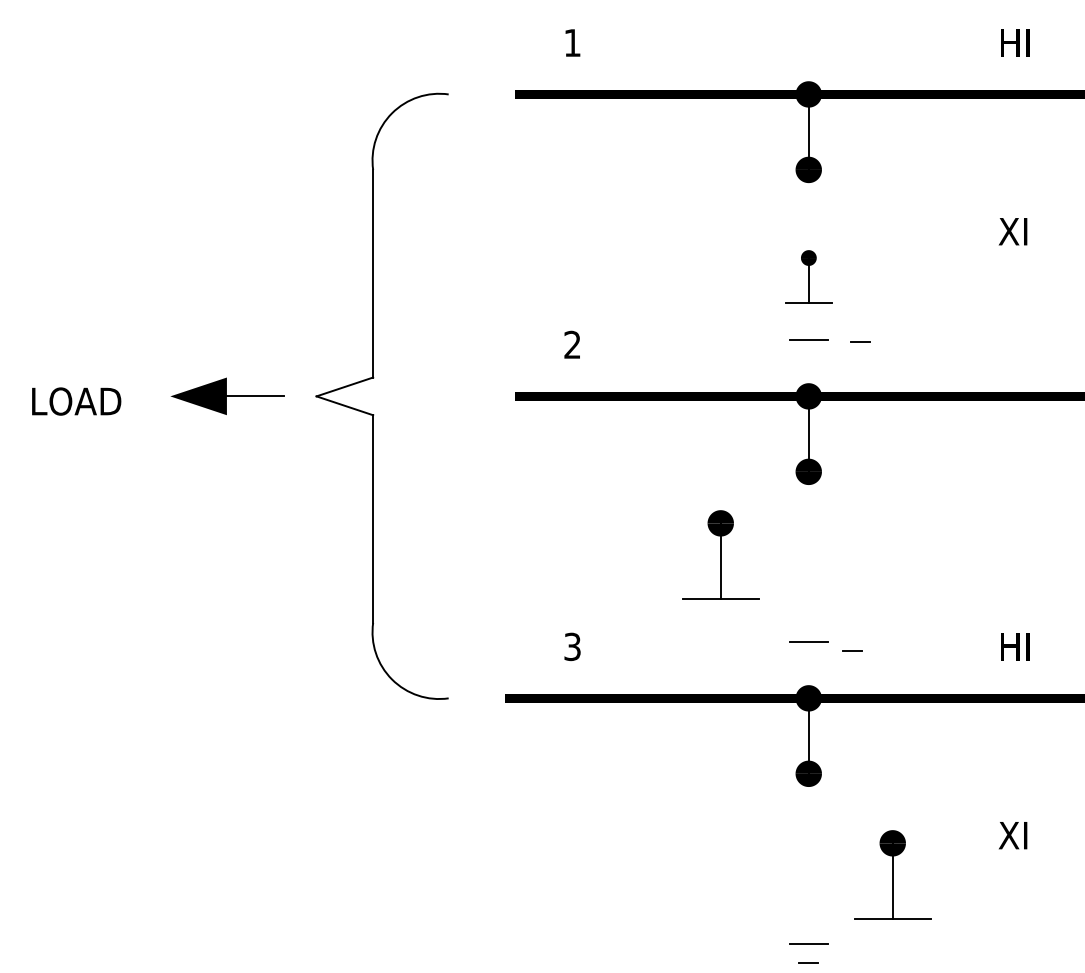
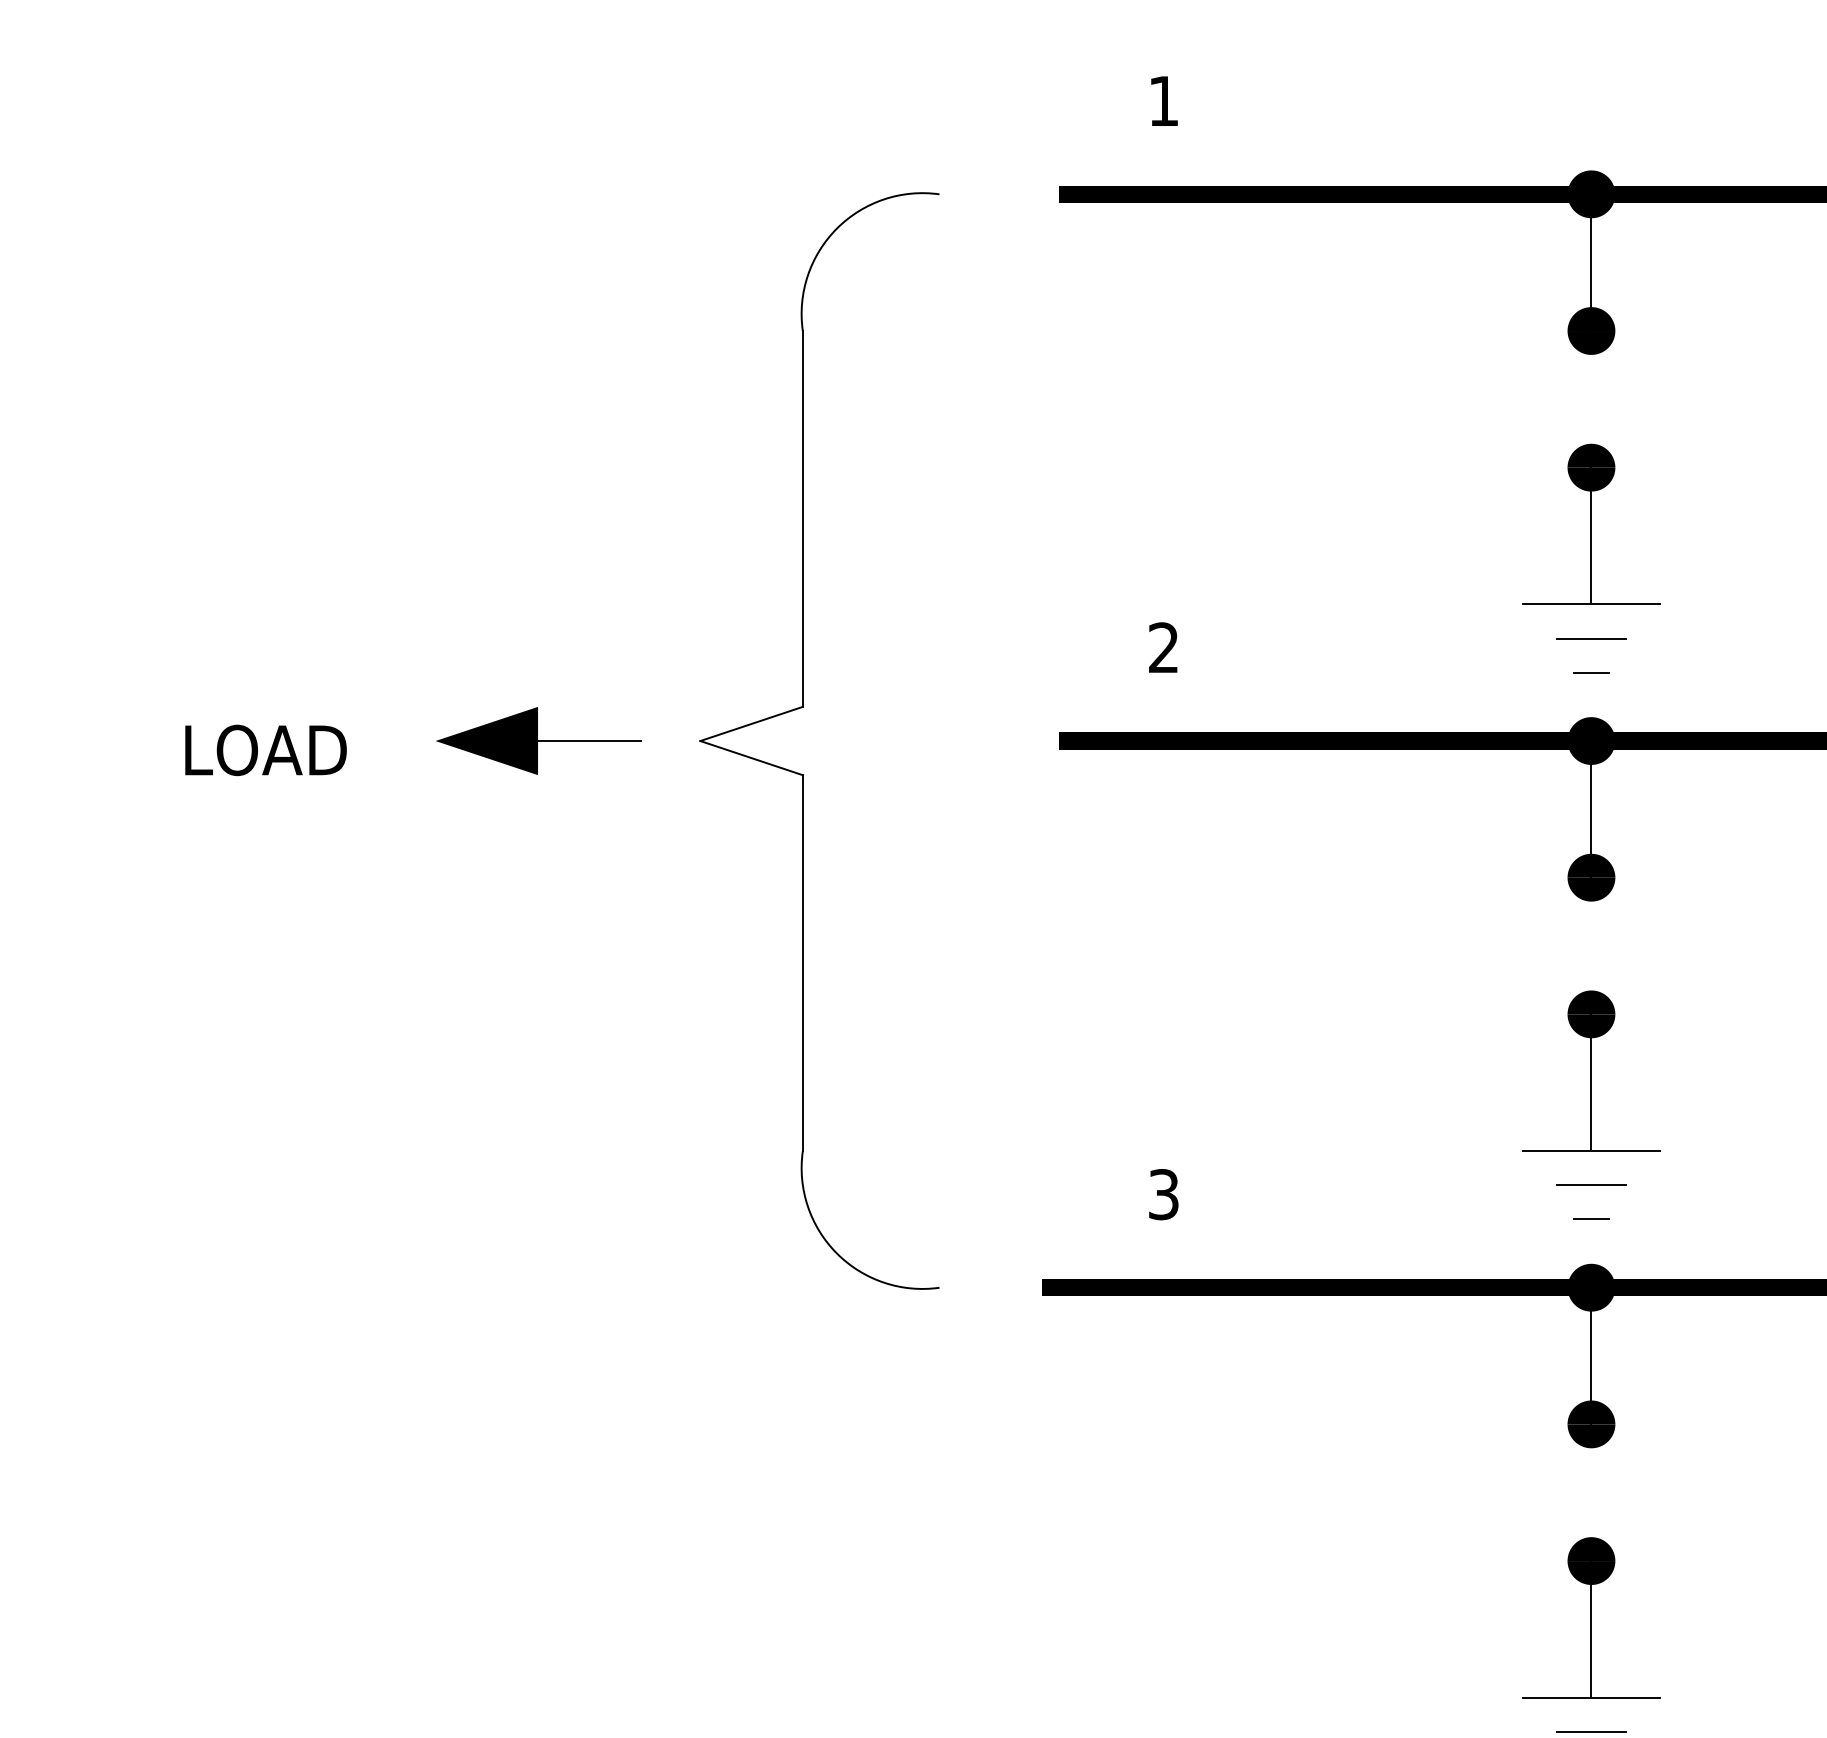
part: (808, 276) -> (1590, 523), size x1.67
line: (860, 341) -> (1590, 672), moved
part: (720, 554) -> (1590, 1070), moved
line: (852, 650) -> (1590, 1219), moved
part: (892, 874) -> (1590, 1617), moved

